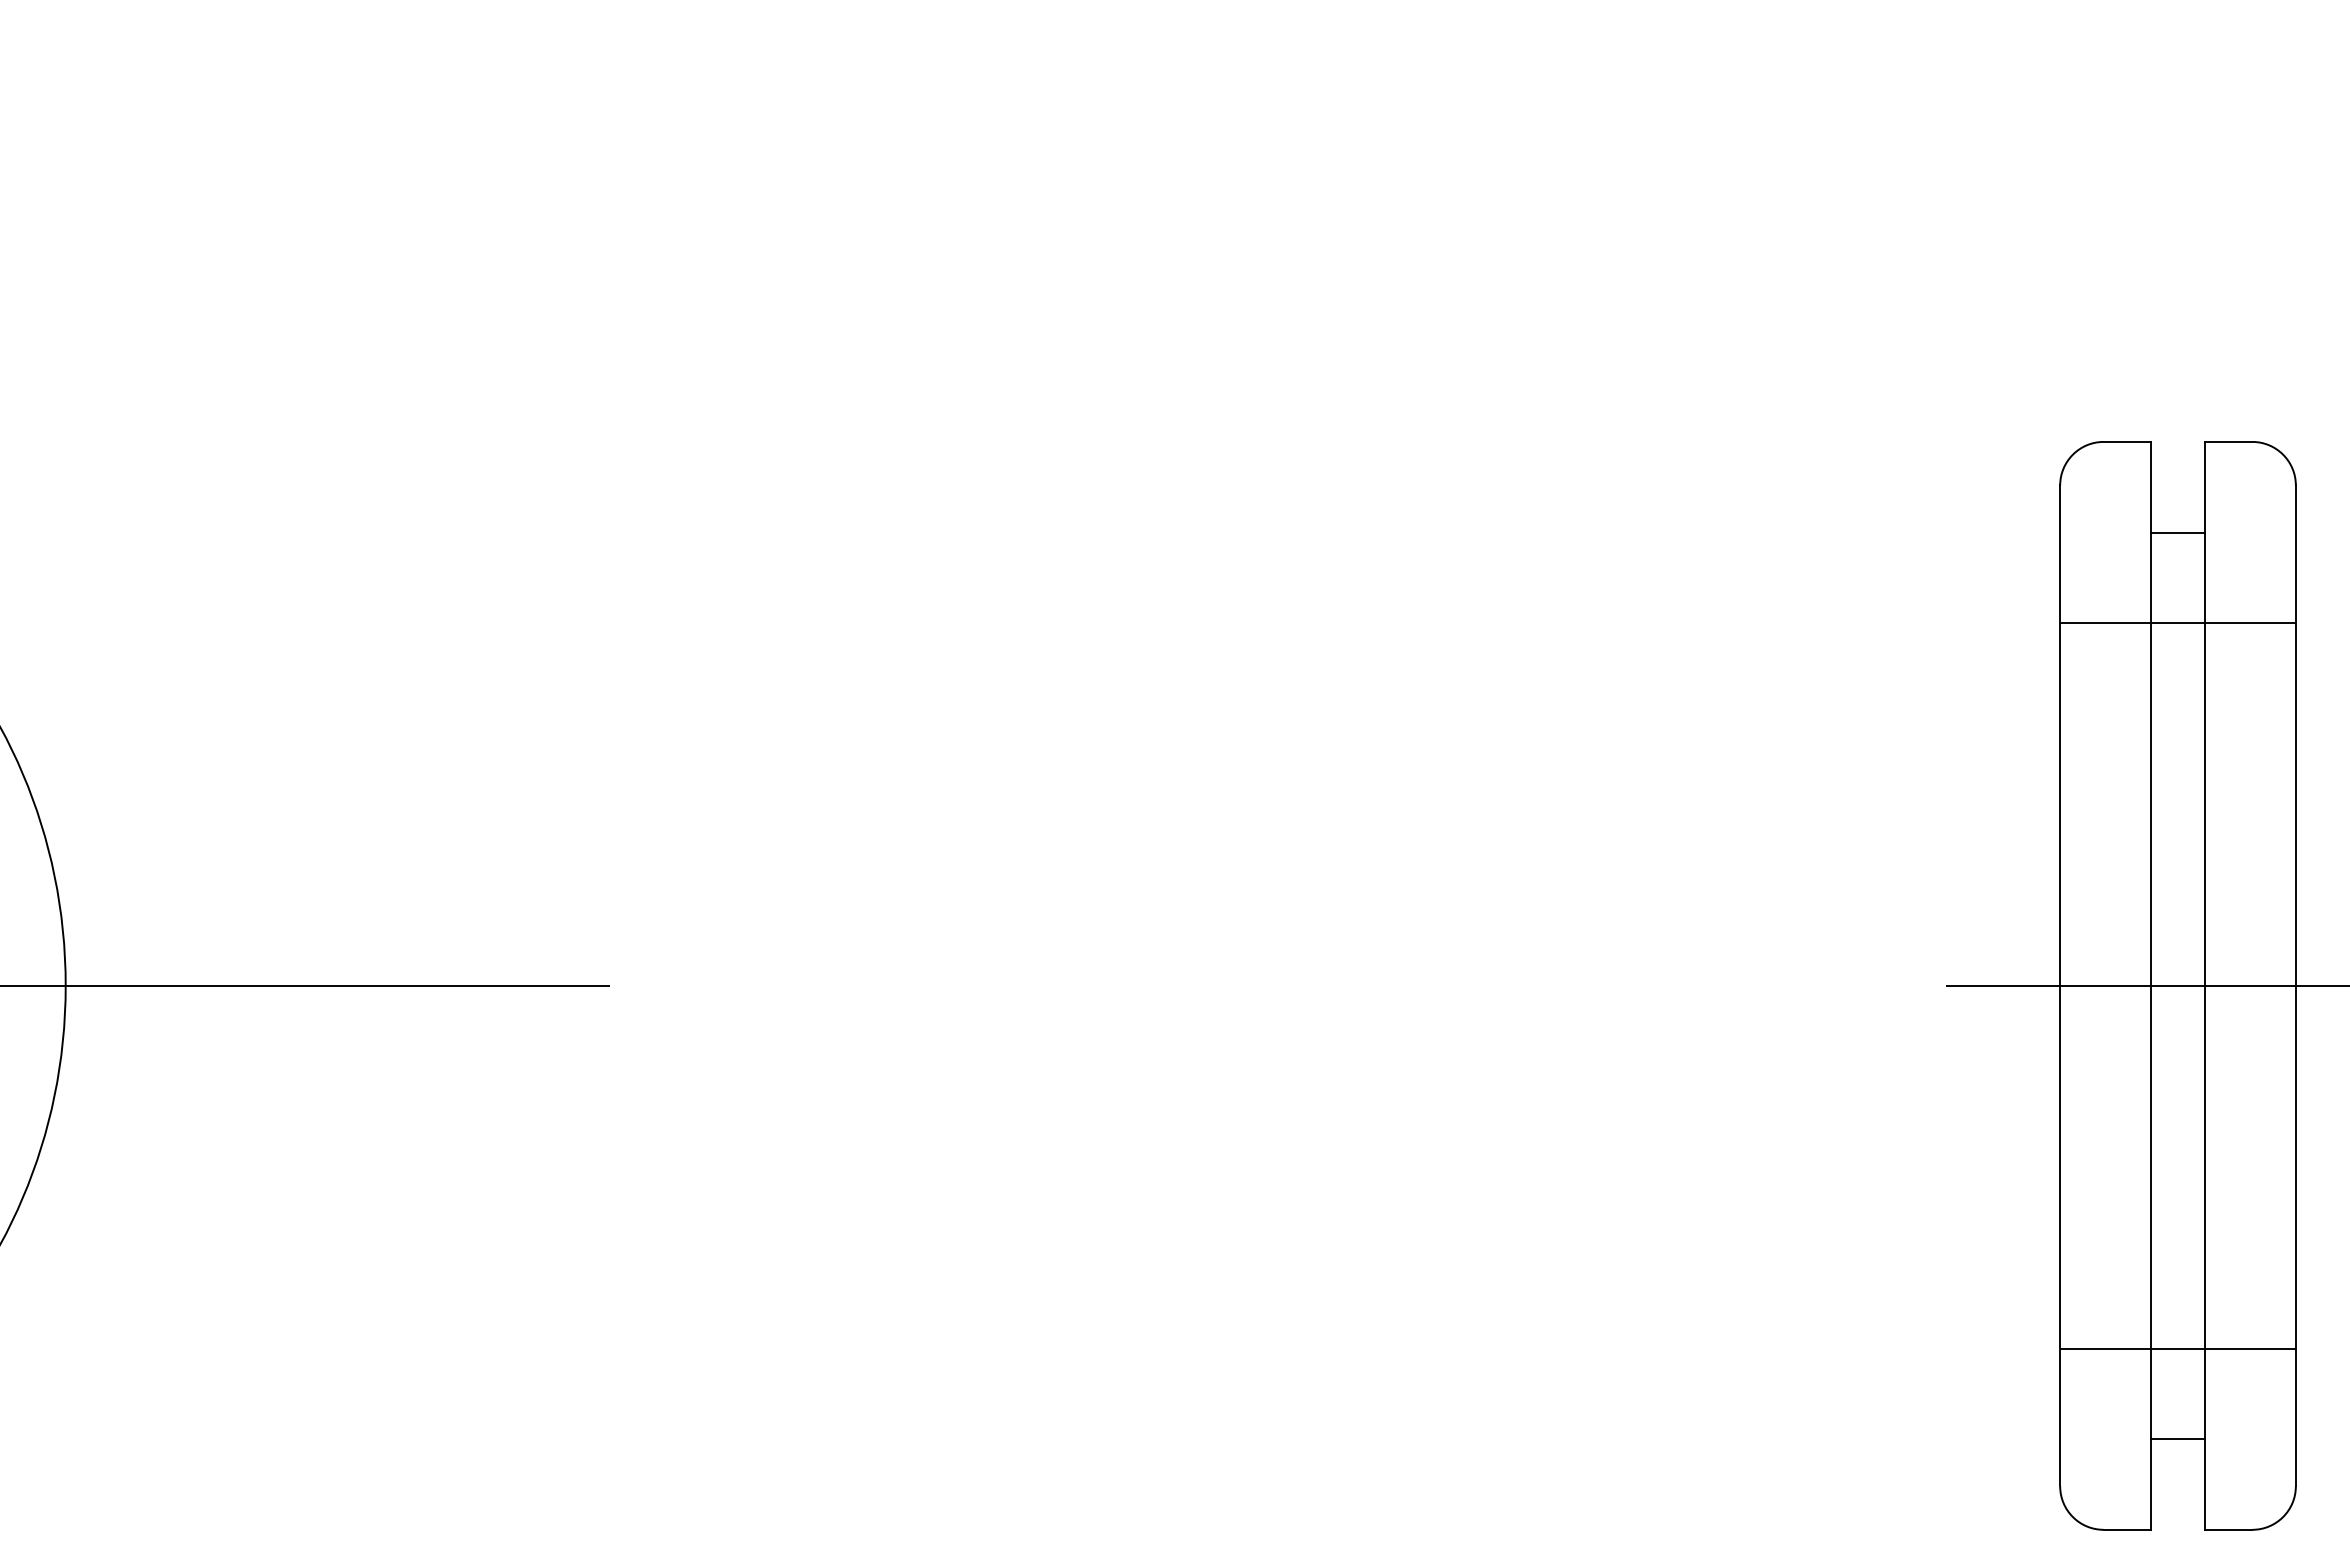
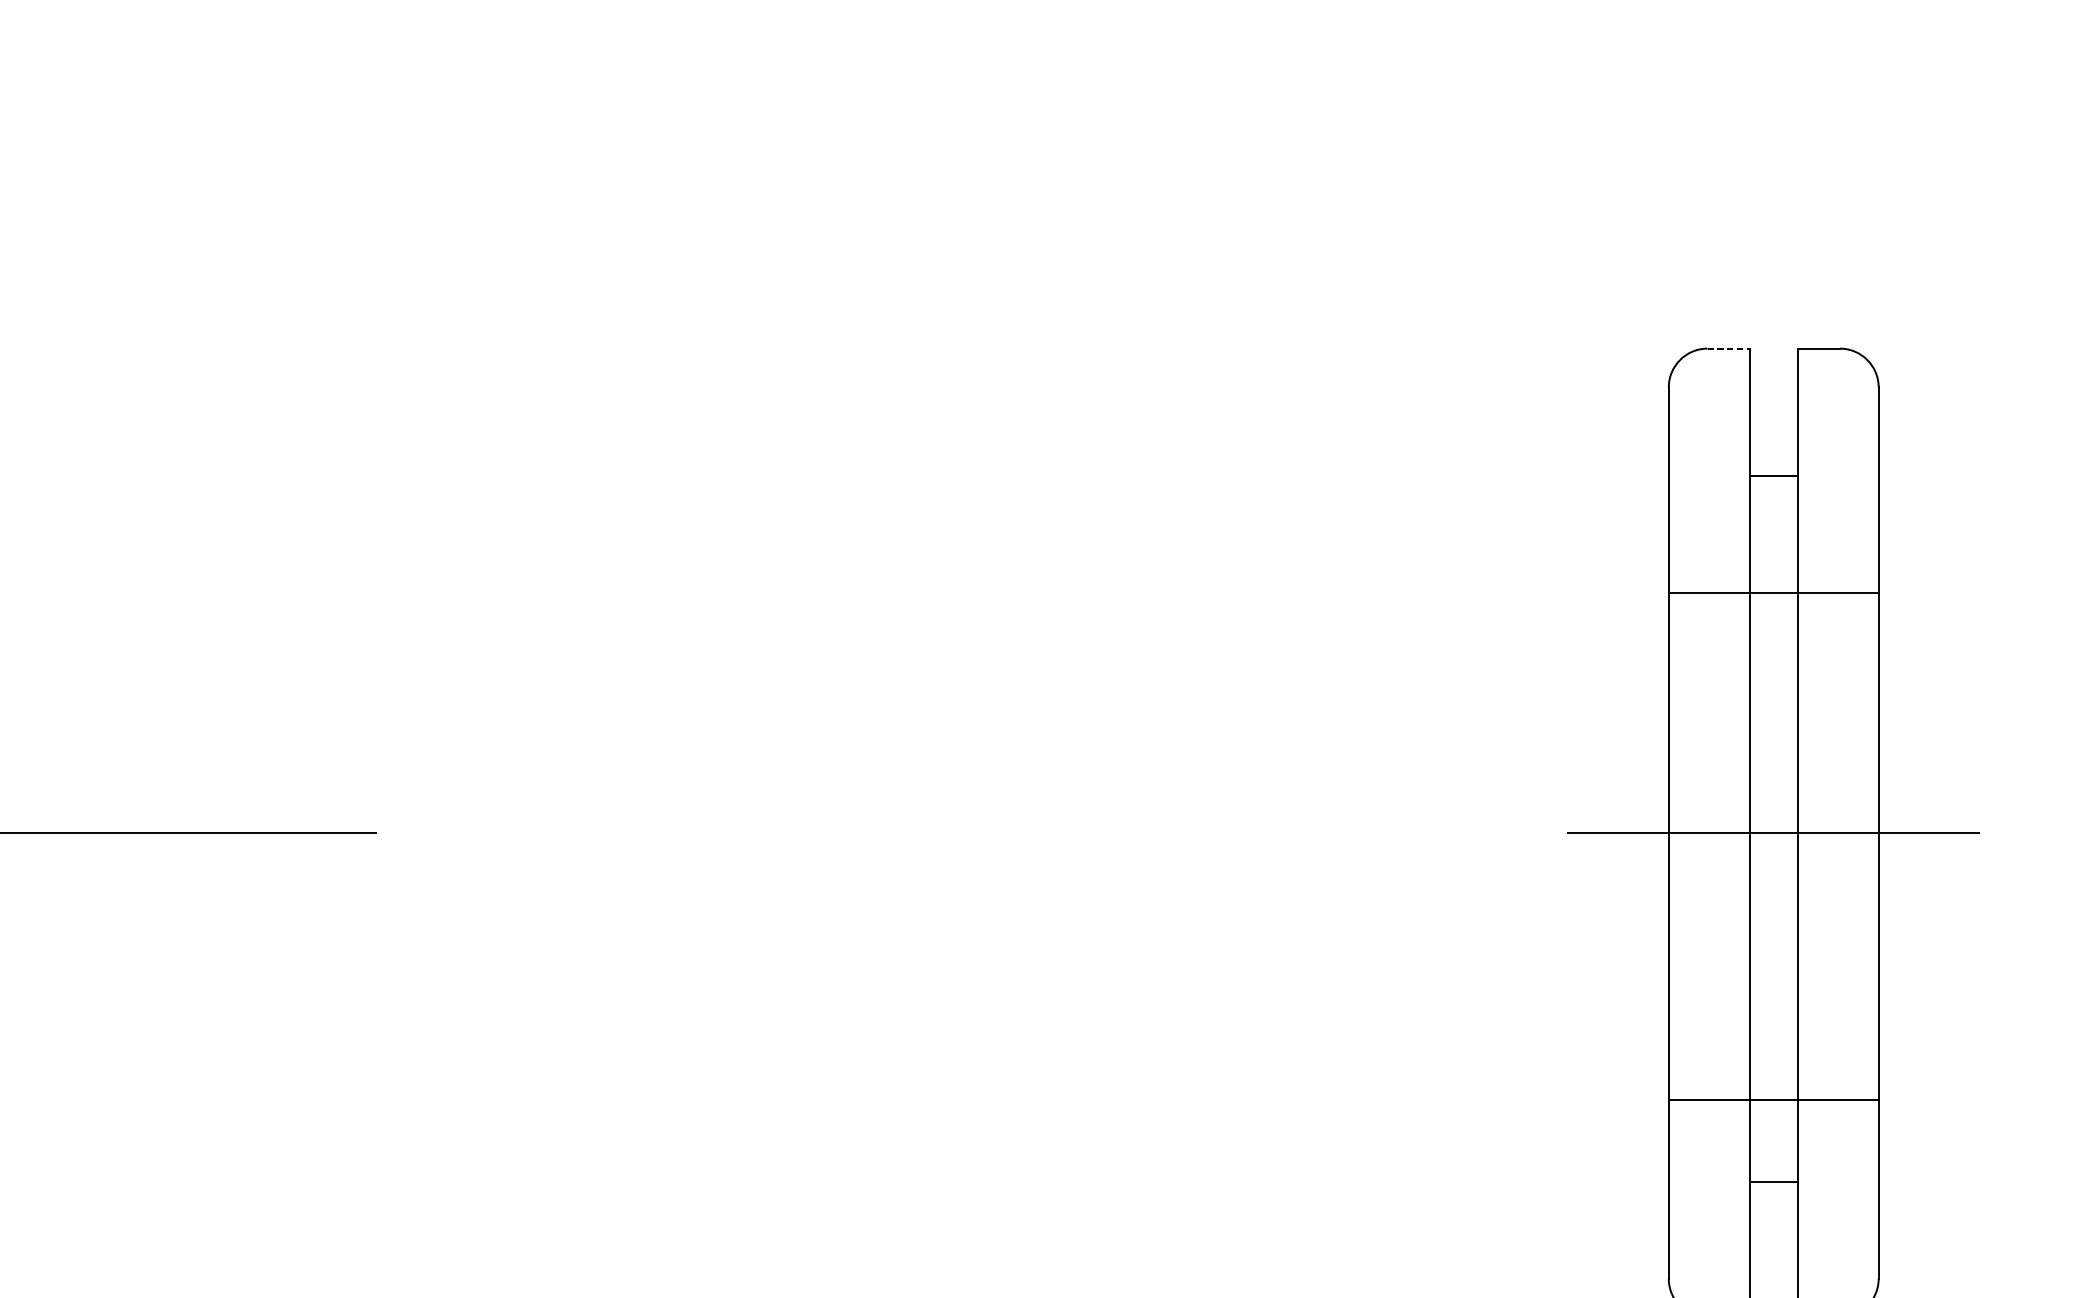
line: (2127, 441) -> (1728, 348), solid -> dashed
line: (2177, 532) -> (1773, 475), moved
line: (2177, 623) -> (1773, 593), moved
line: (2177, 1348) -> (1773, 1099), moved
line: (2177, 1439) -> (1773, 1181), moved

